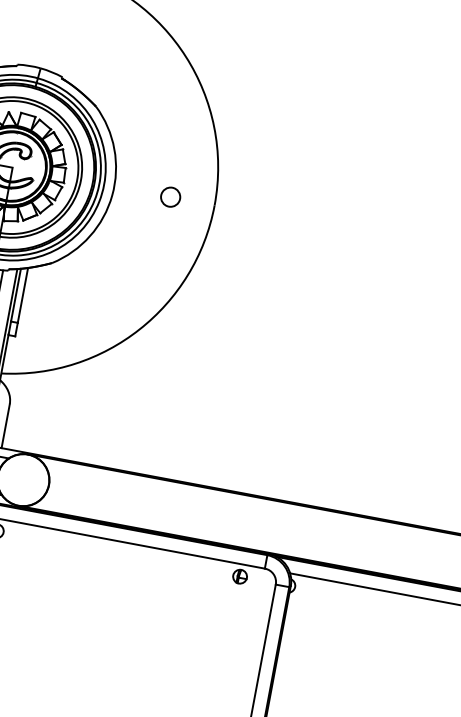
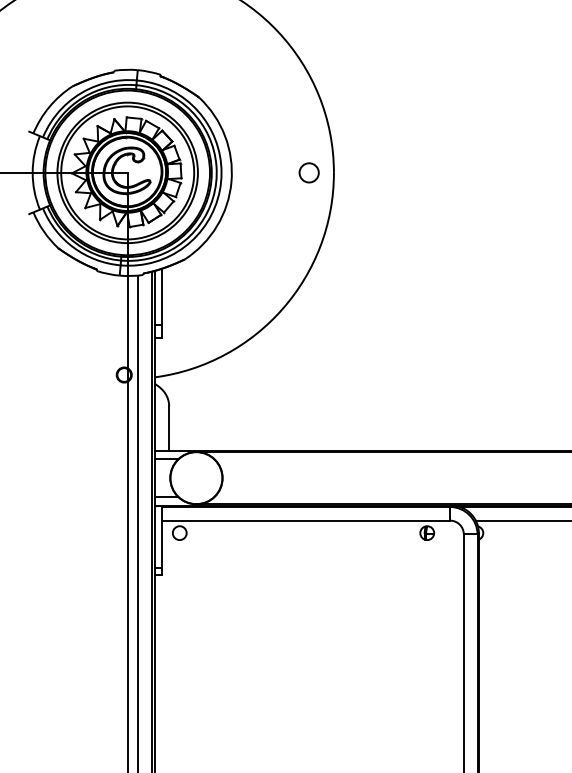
circle: (170, 196) -> (308, 172), moved

